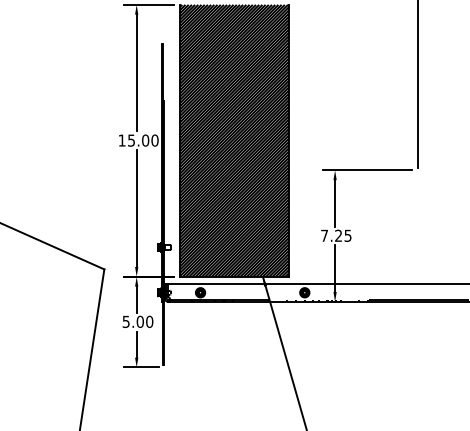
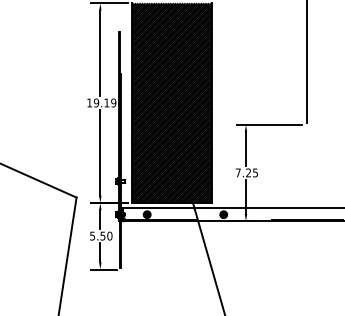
text: (142, 140) -> (104, 102), 15.00 -> 19.19
text: (139, 321) -> (102, 235), 5.00 -> 5.50

